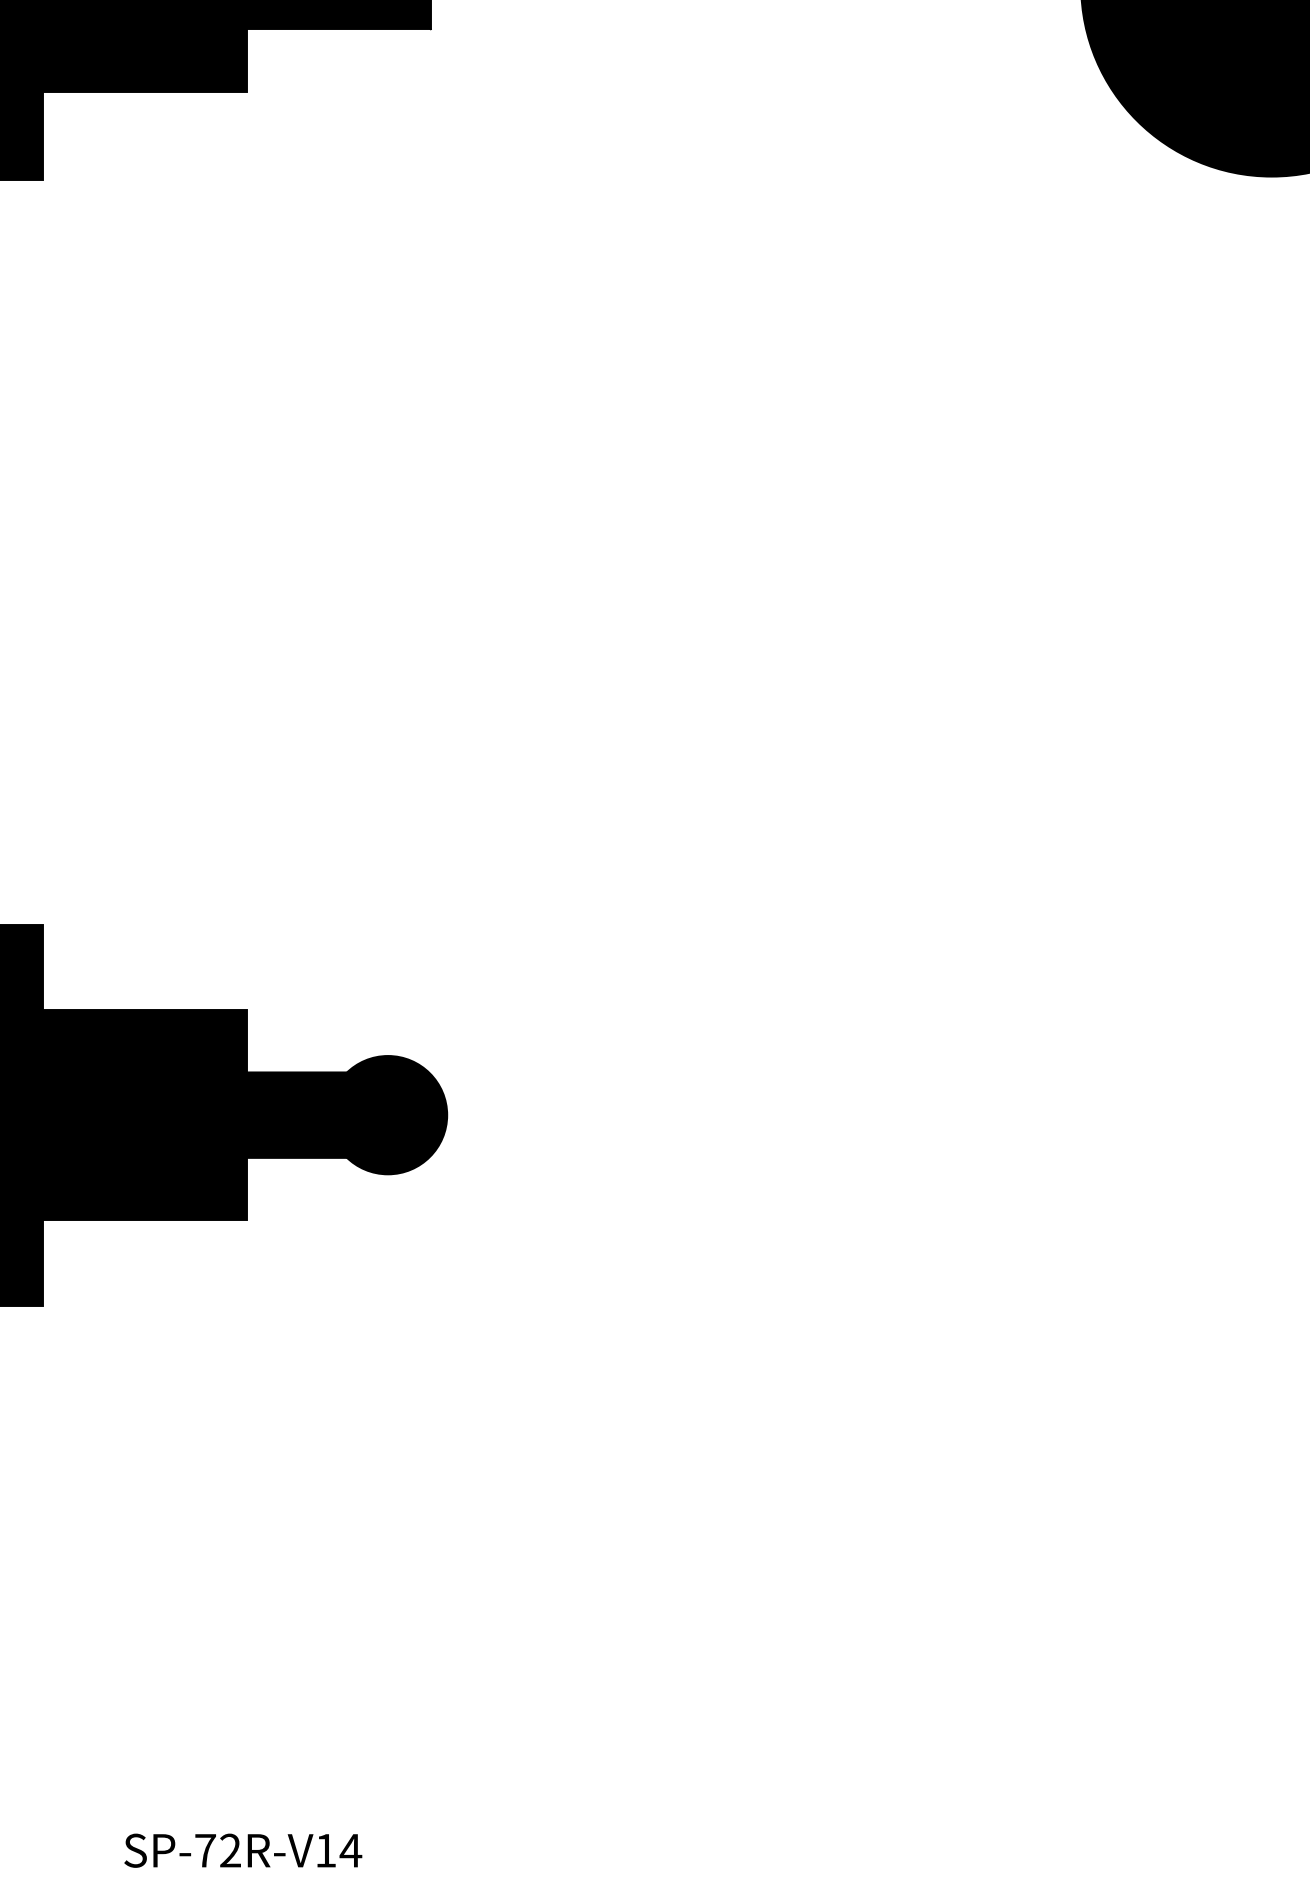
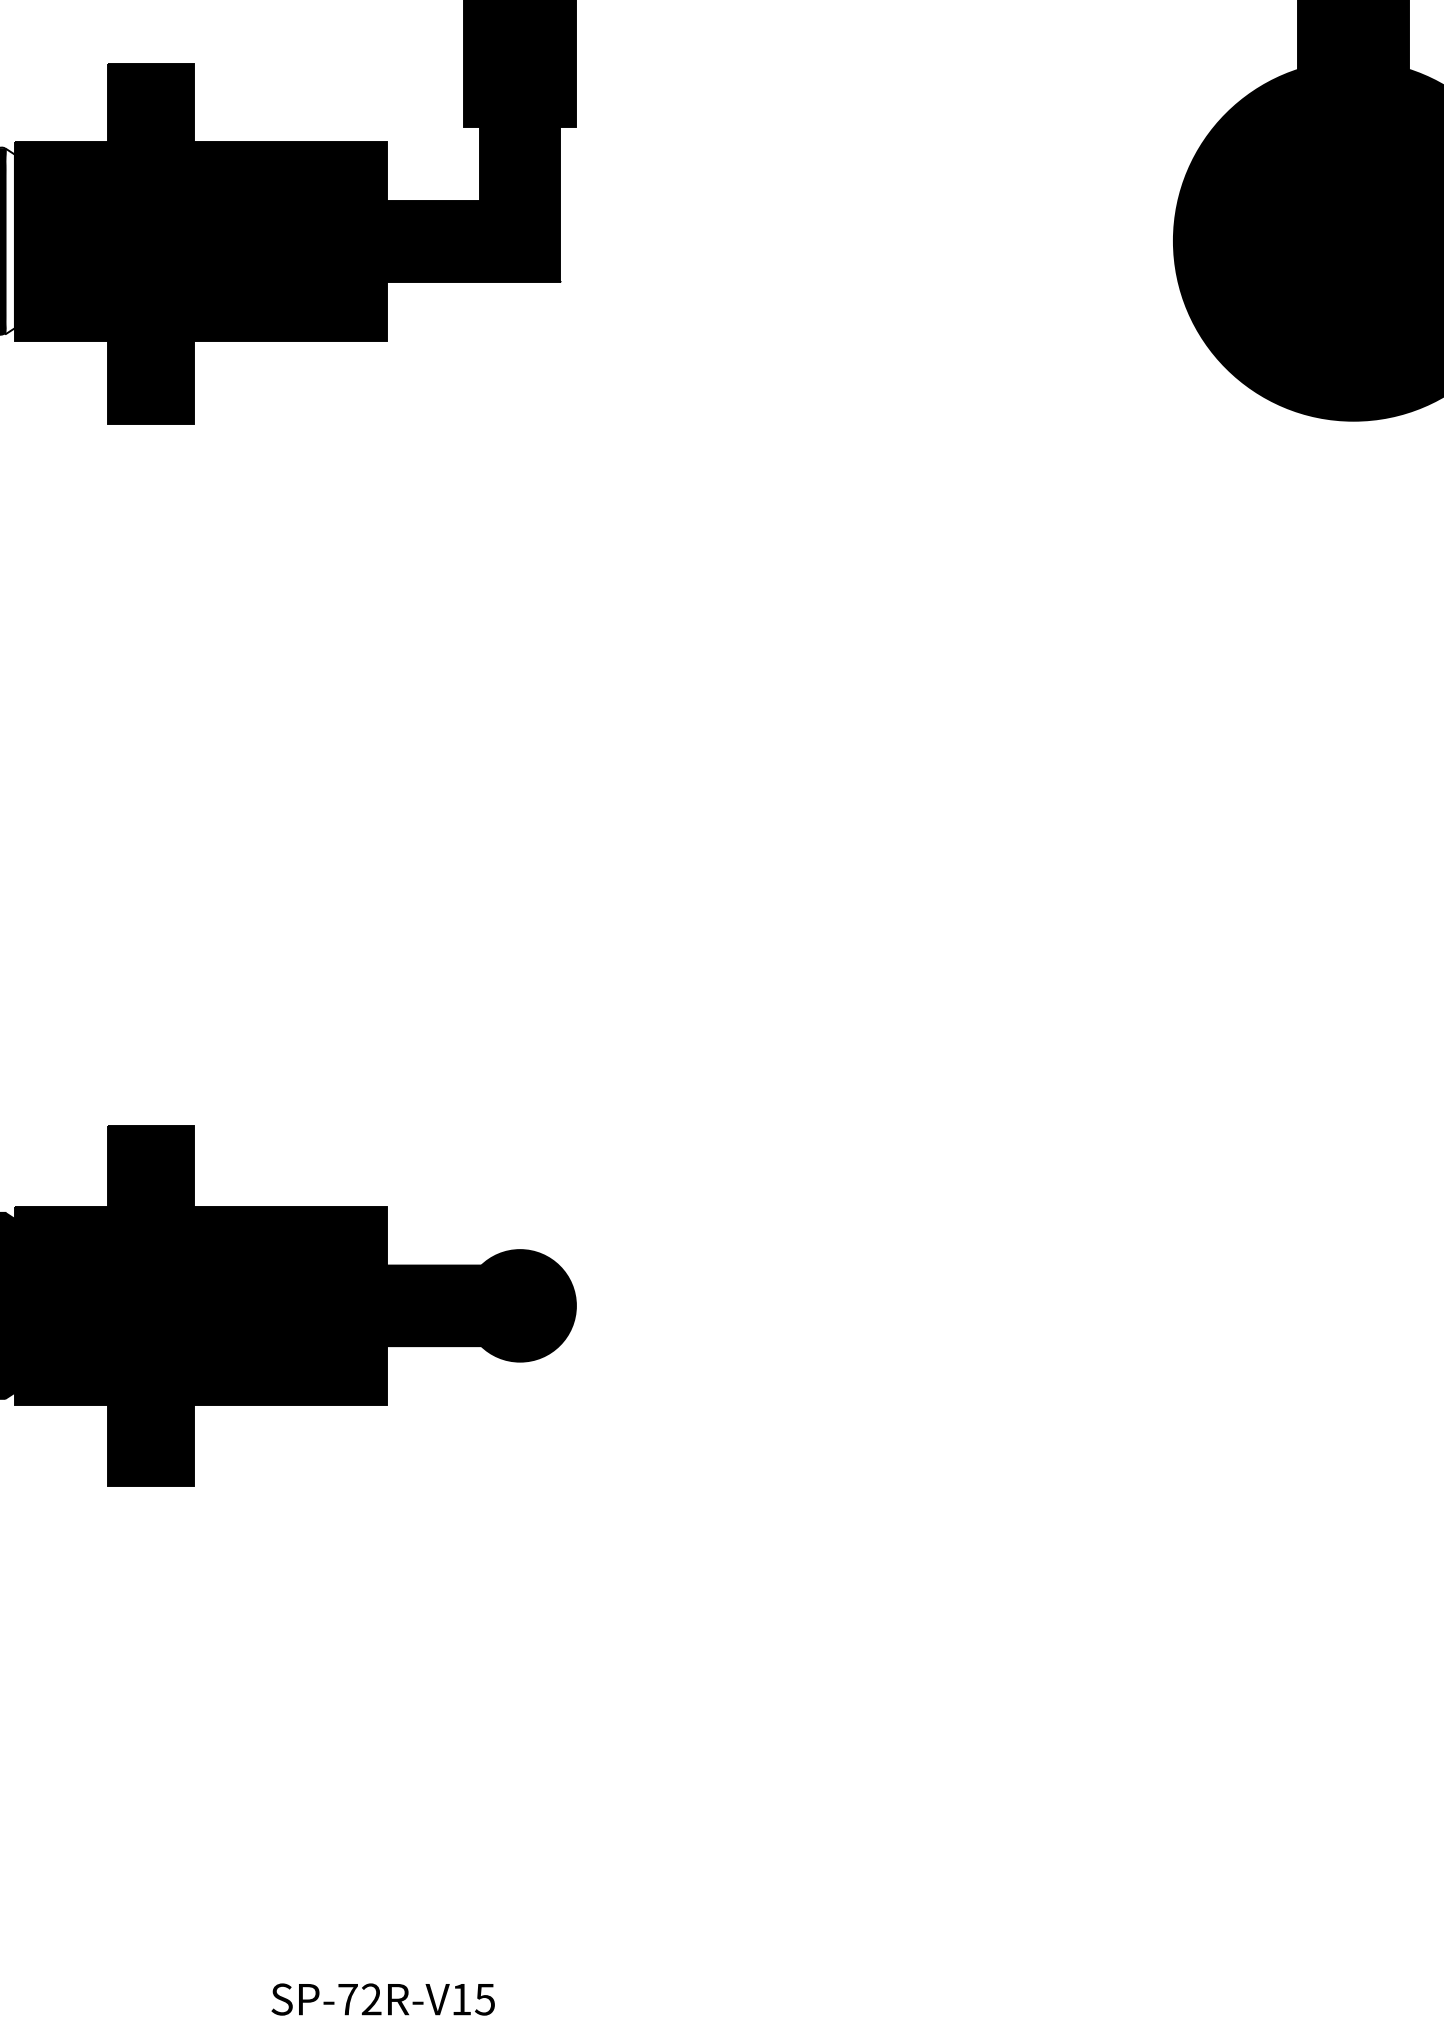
text: (350, 1850) -> (484, 1999), SP-72R-V14 -> SP-72R-V15

